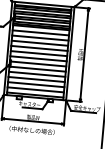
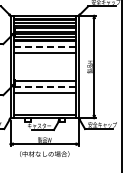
line: (40, 33) -> (44, 47), solid -> dashed
line: (39, 43) -> (44, 58), removed
line: (39, 48) -> (44, 64), removed
line: (38, 53) -> (44, 69), removed
line: (38, 58) -> (44, 75), removed
line: (37, 68) -> (44, 86), solid -> dashed
line: (36, 79) -> (44, 98), removed
line: (36, 84) -> (44, 103), removed
line: (35, 89) -> (44, 109), removed

